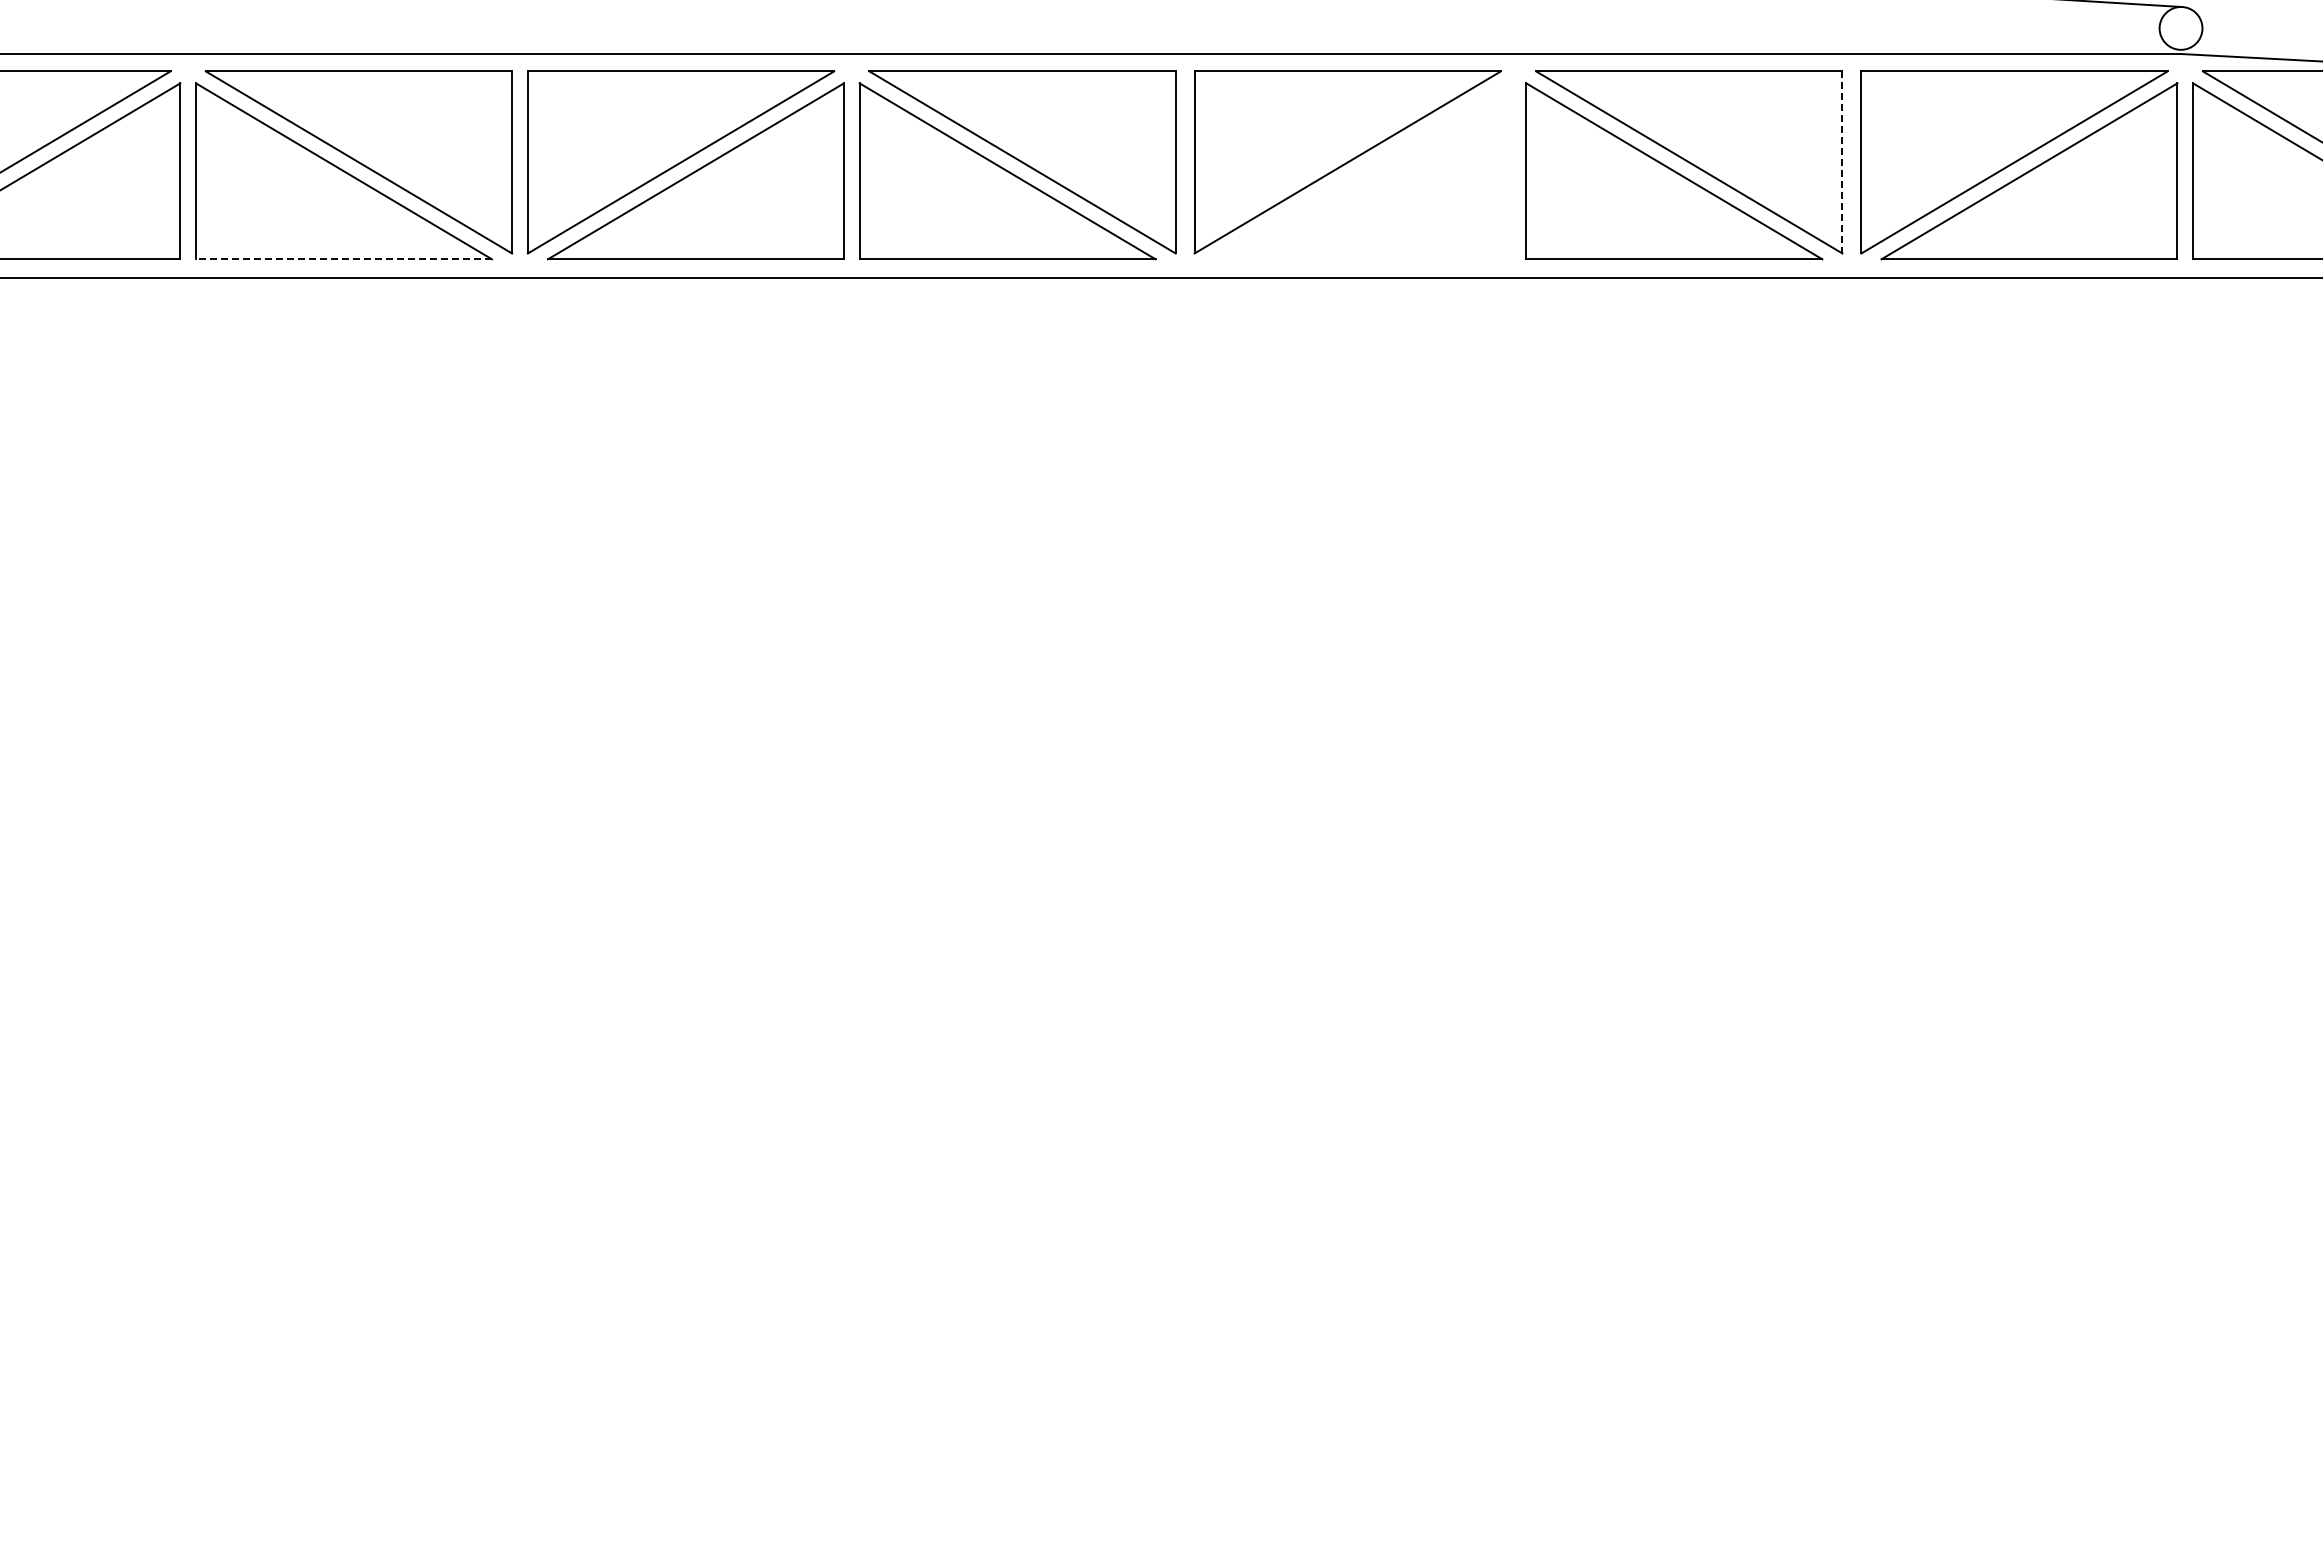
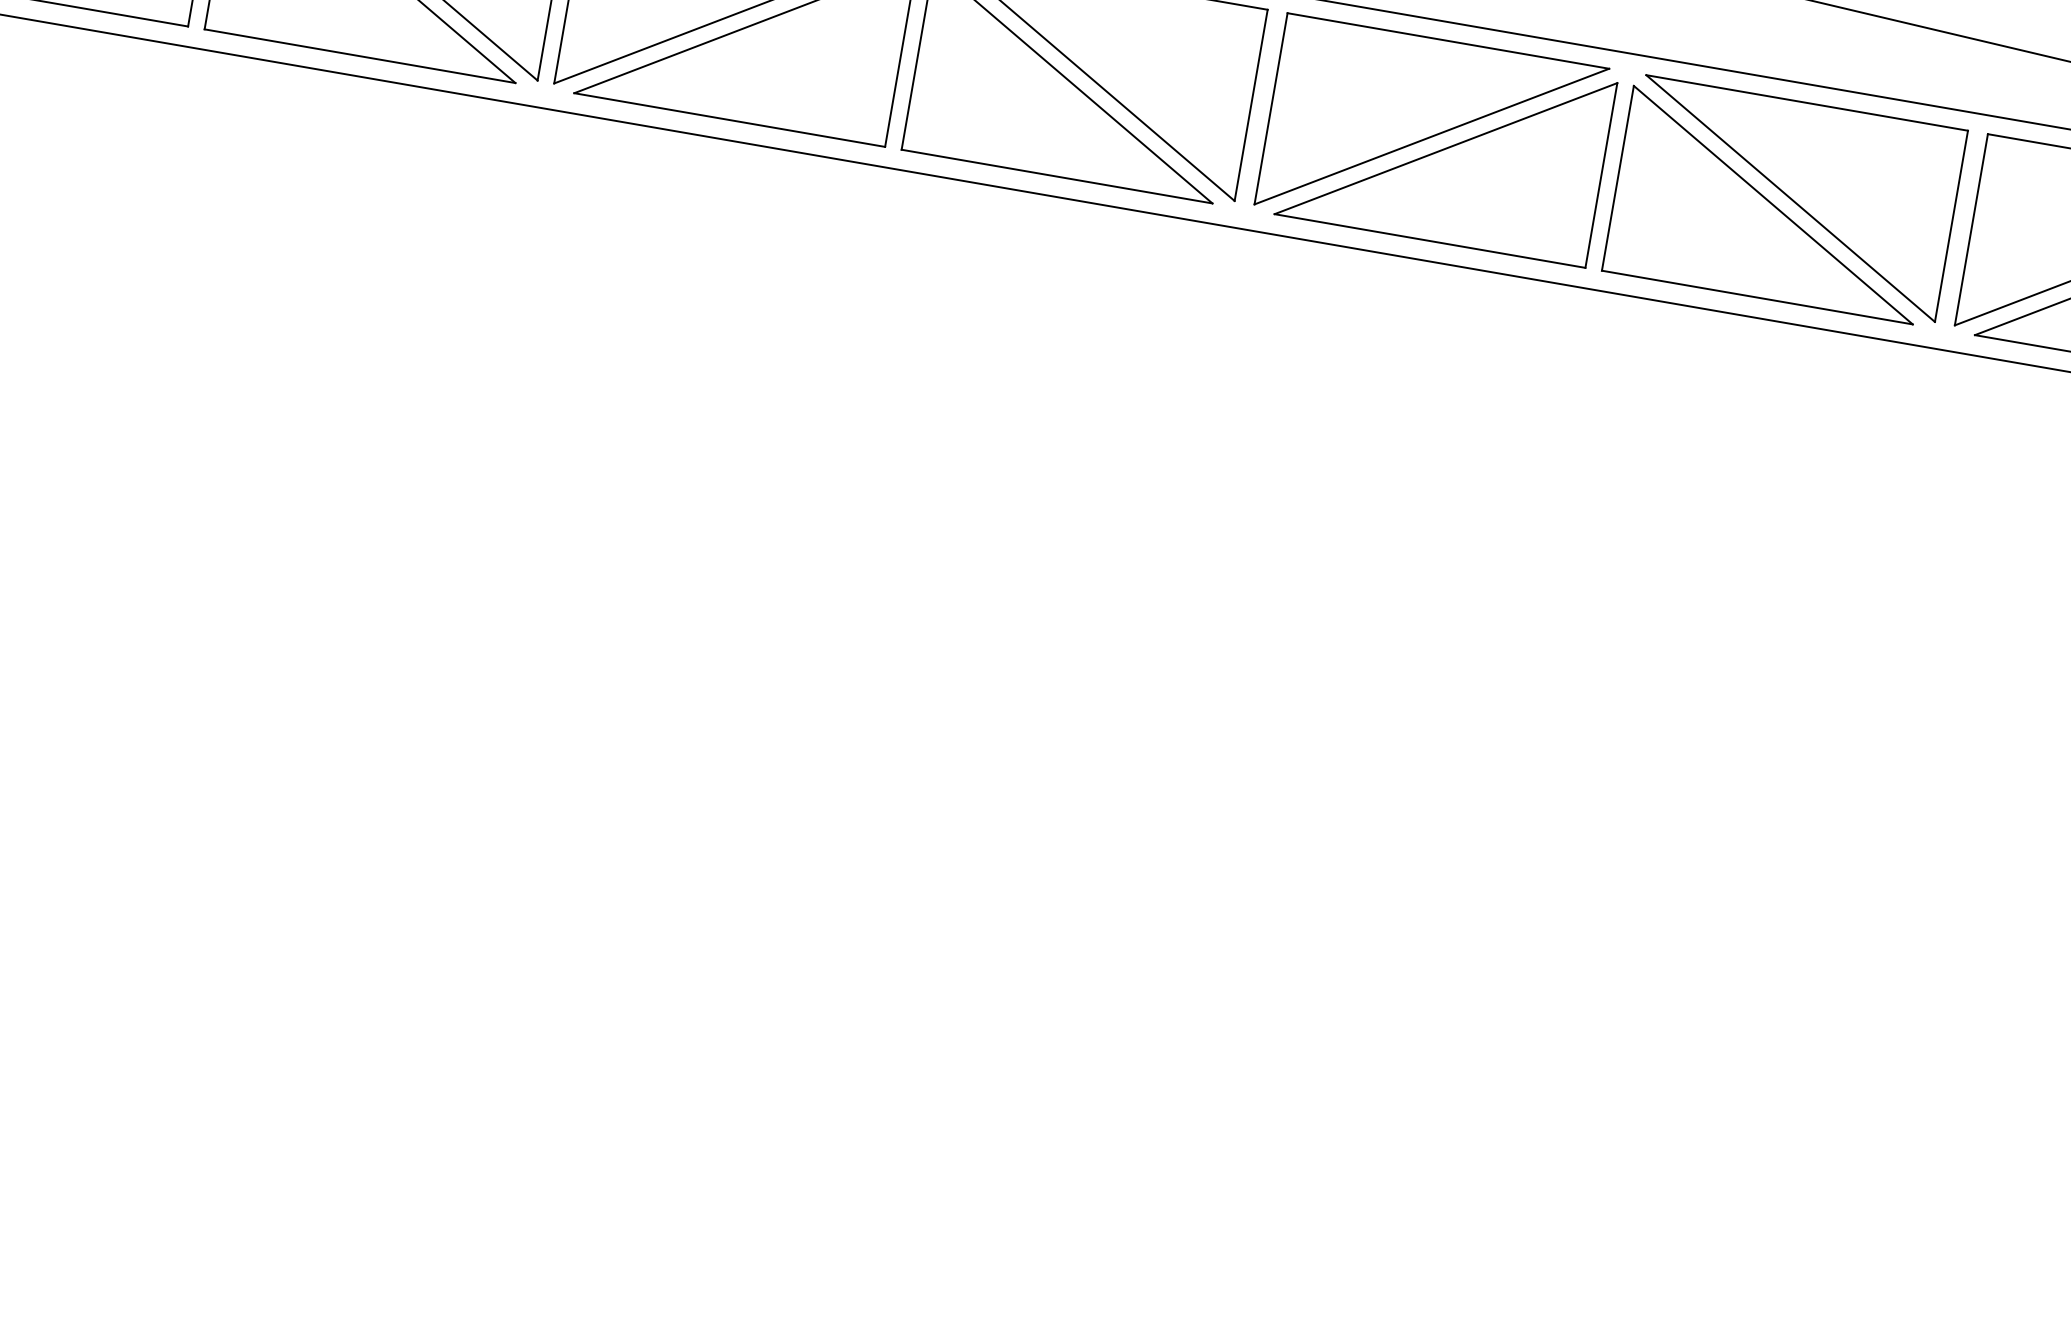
line: (1842, 162) -> (1951, 226), dashed -> solid
part: (1362, 171) -> (1445, 148), added
line: (344, 259) -> (360, 56), dashed -> solid

